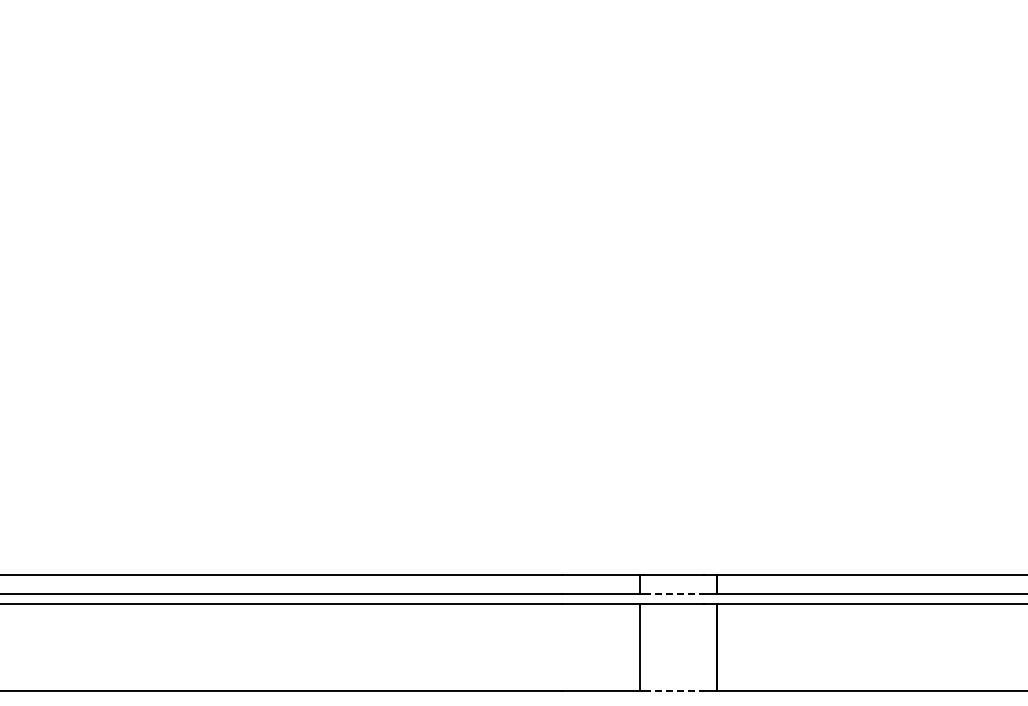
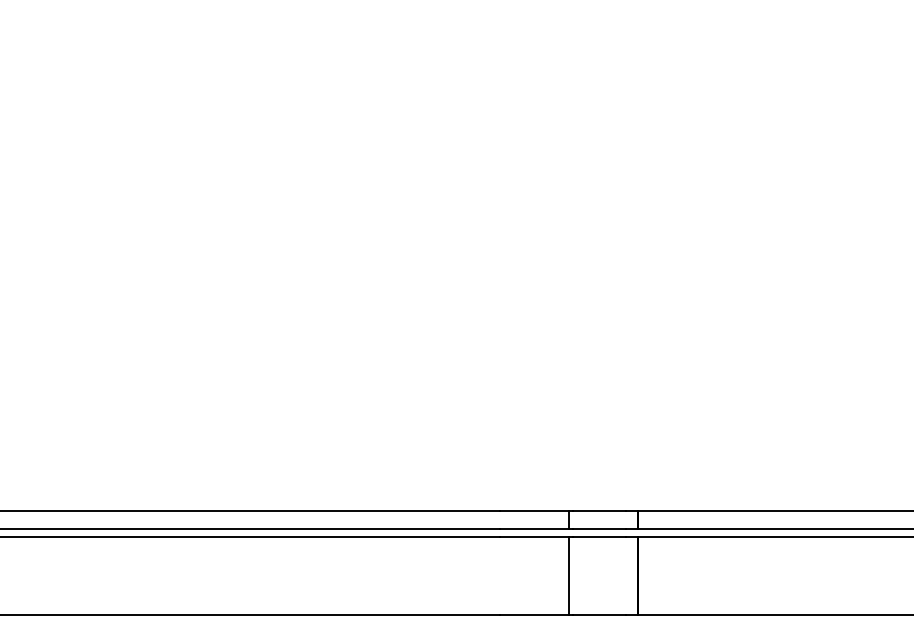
line: (673, 594) -> (598, 528), dashed -> solid
line: (673, 691) -> (598, 615), dashed -> solid

